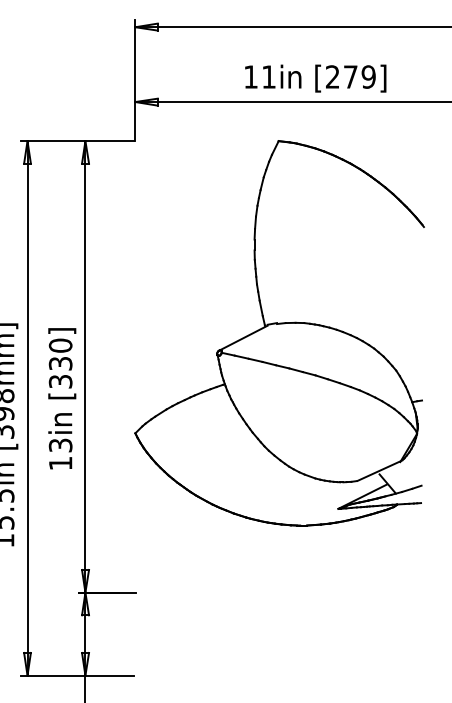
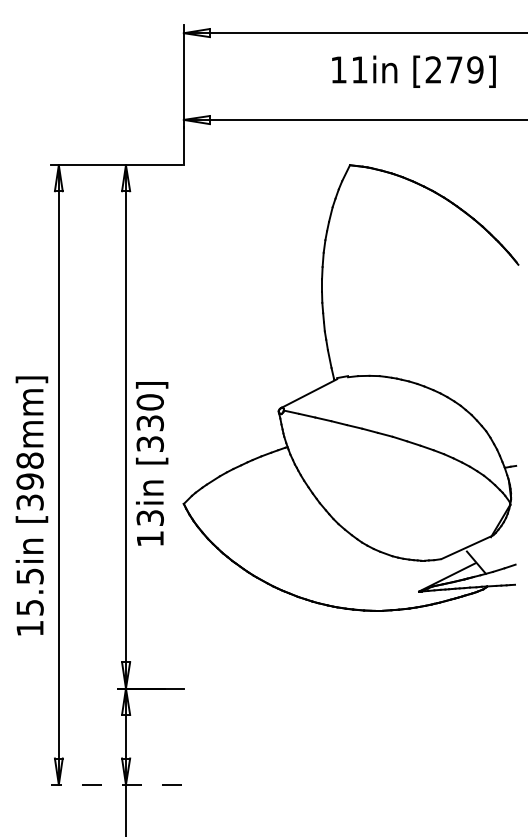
text: (315, 78) -> (413, 71), moved
text: (62, 398) -> (152, 463), moved
line: (77, 675) -> (116, 784), solid -> dashed

